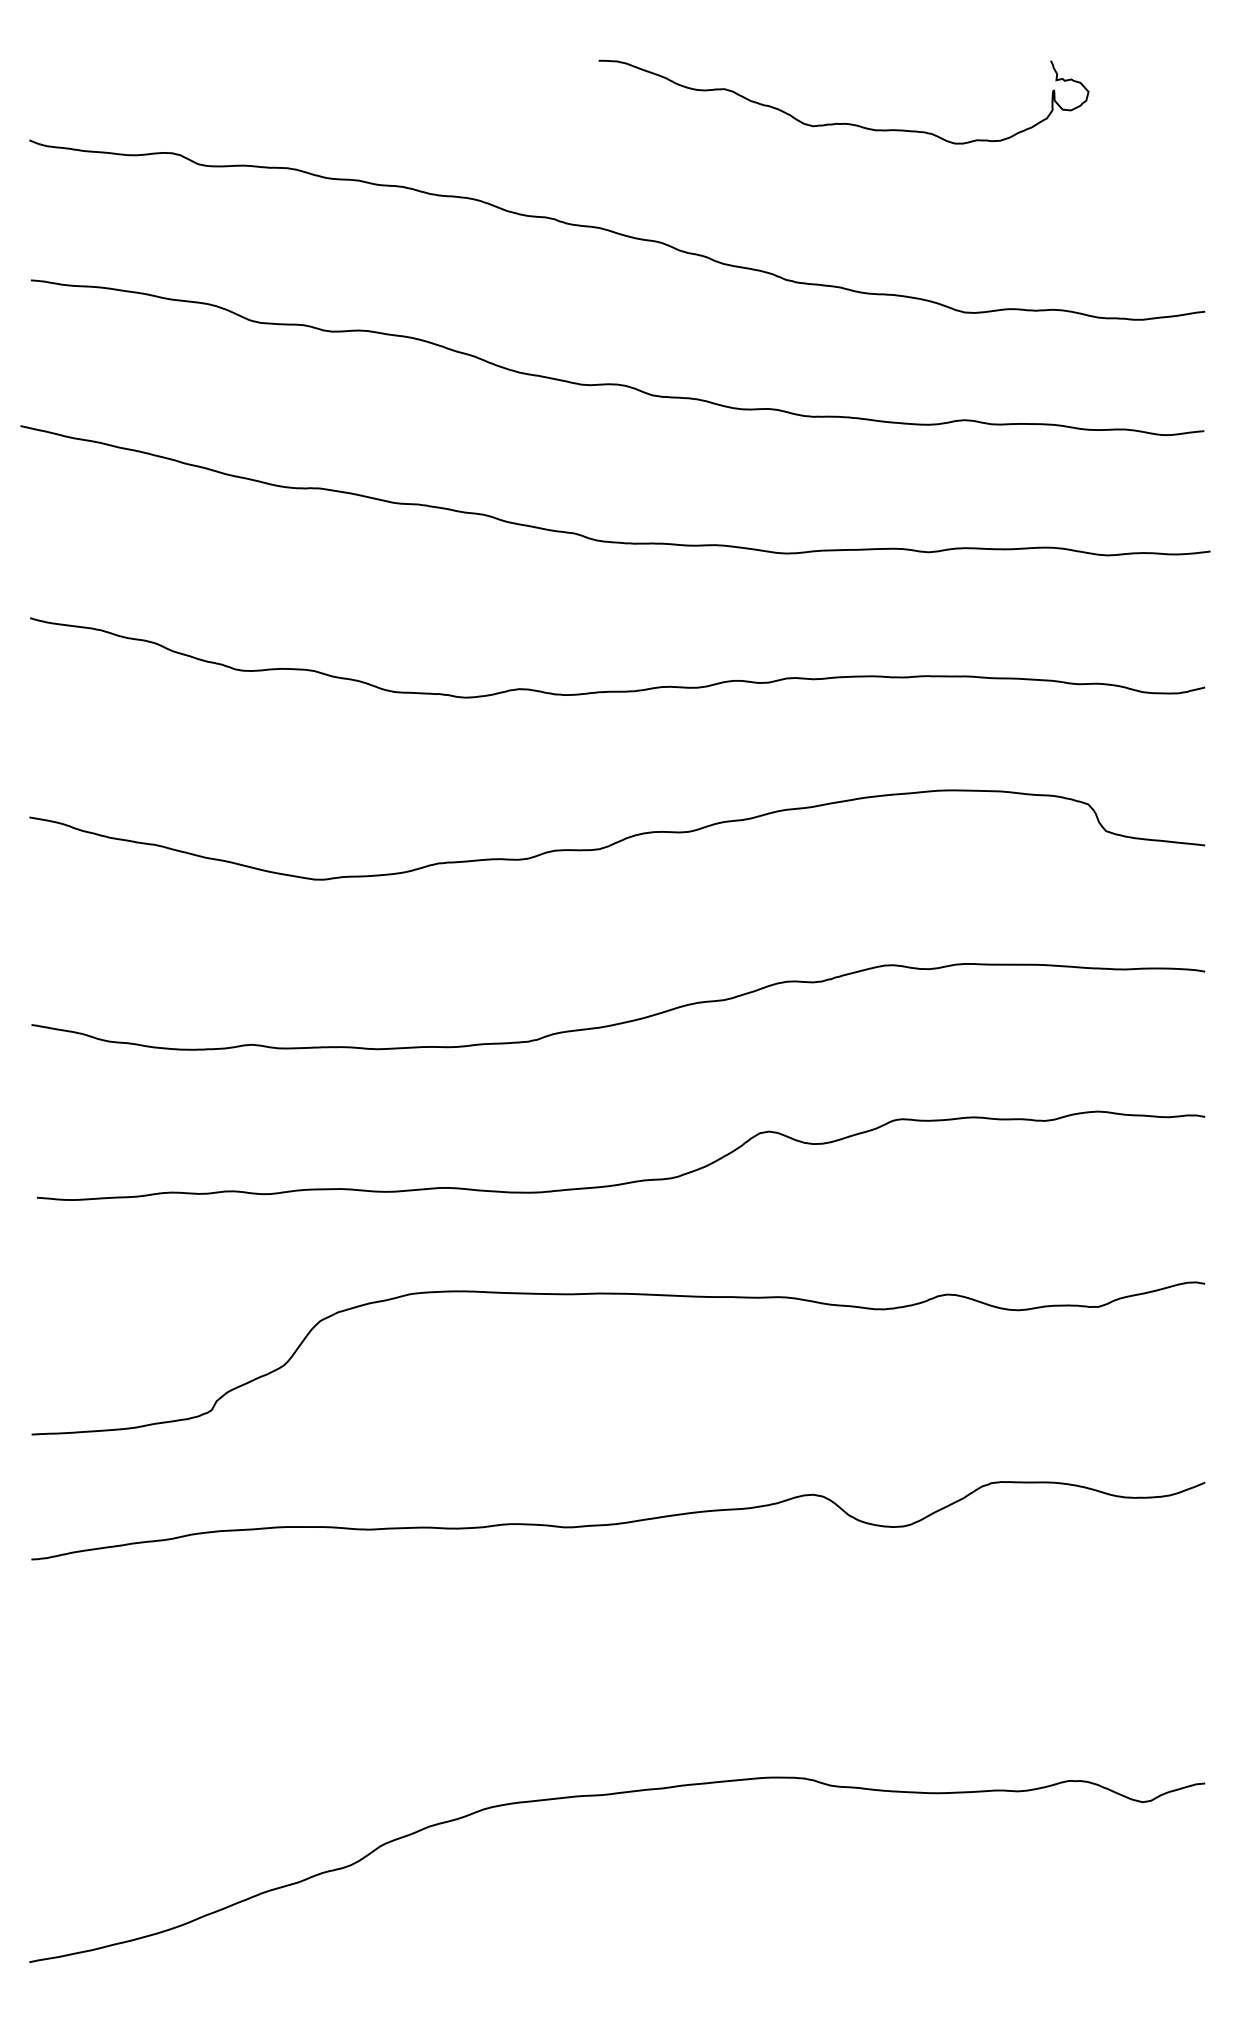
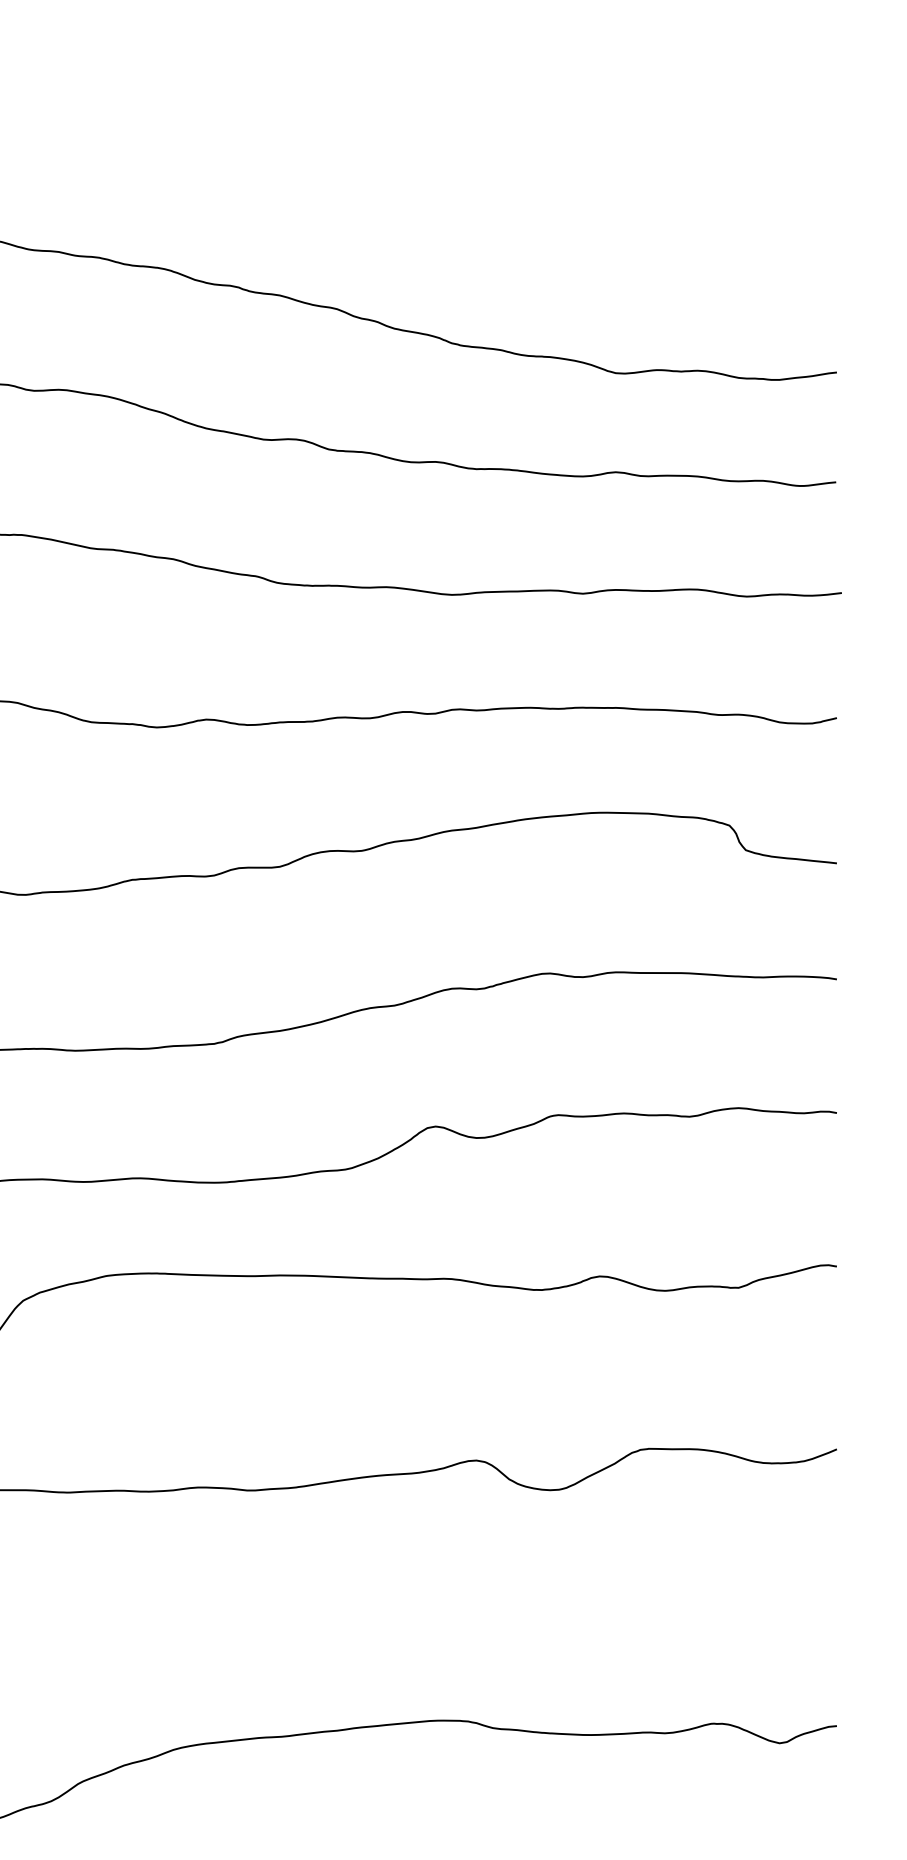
curve: (843, 123) -> (504, 199), removed

